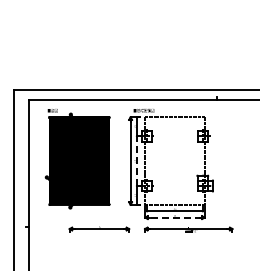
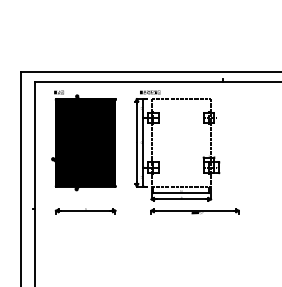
line: (137, 160) -> (143, 142), dashed -> solid
line: (175, 217) -> (181, 199), dashed -> solid
part: (99, 229) -> (85, 211), moved

